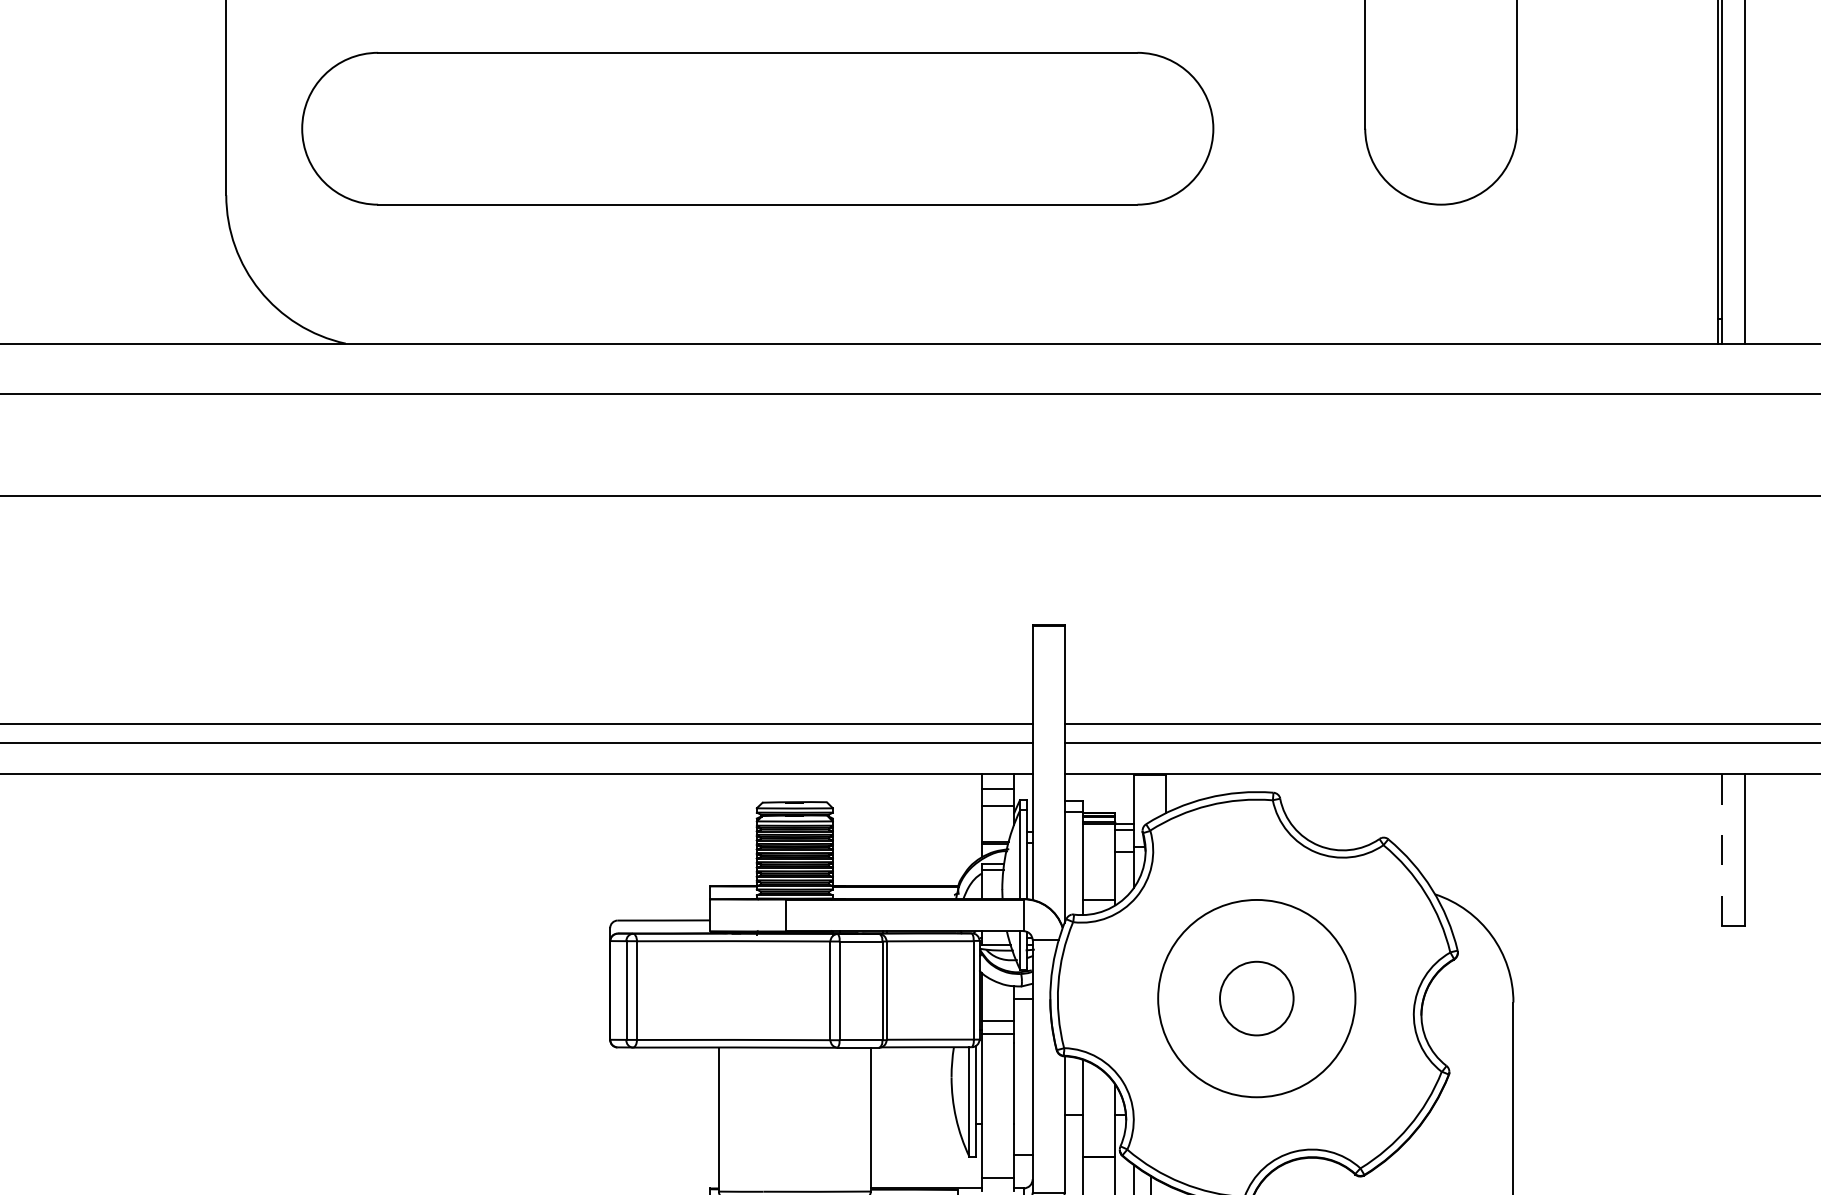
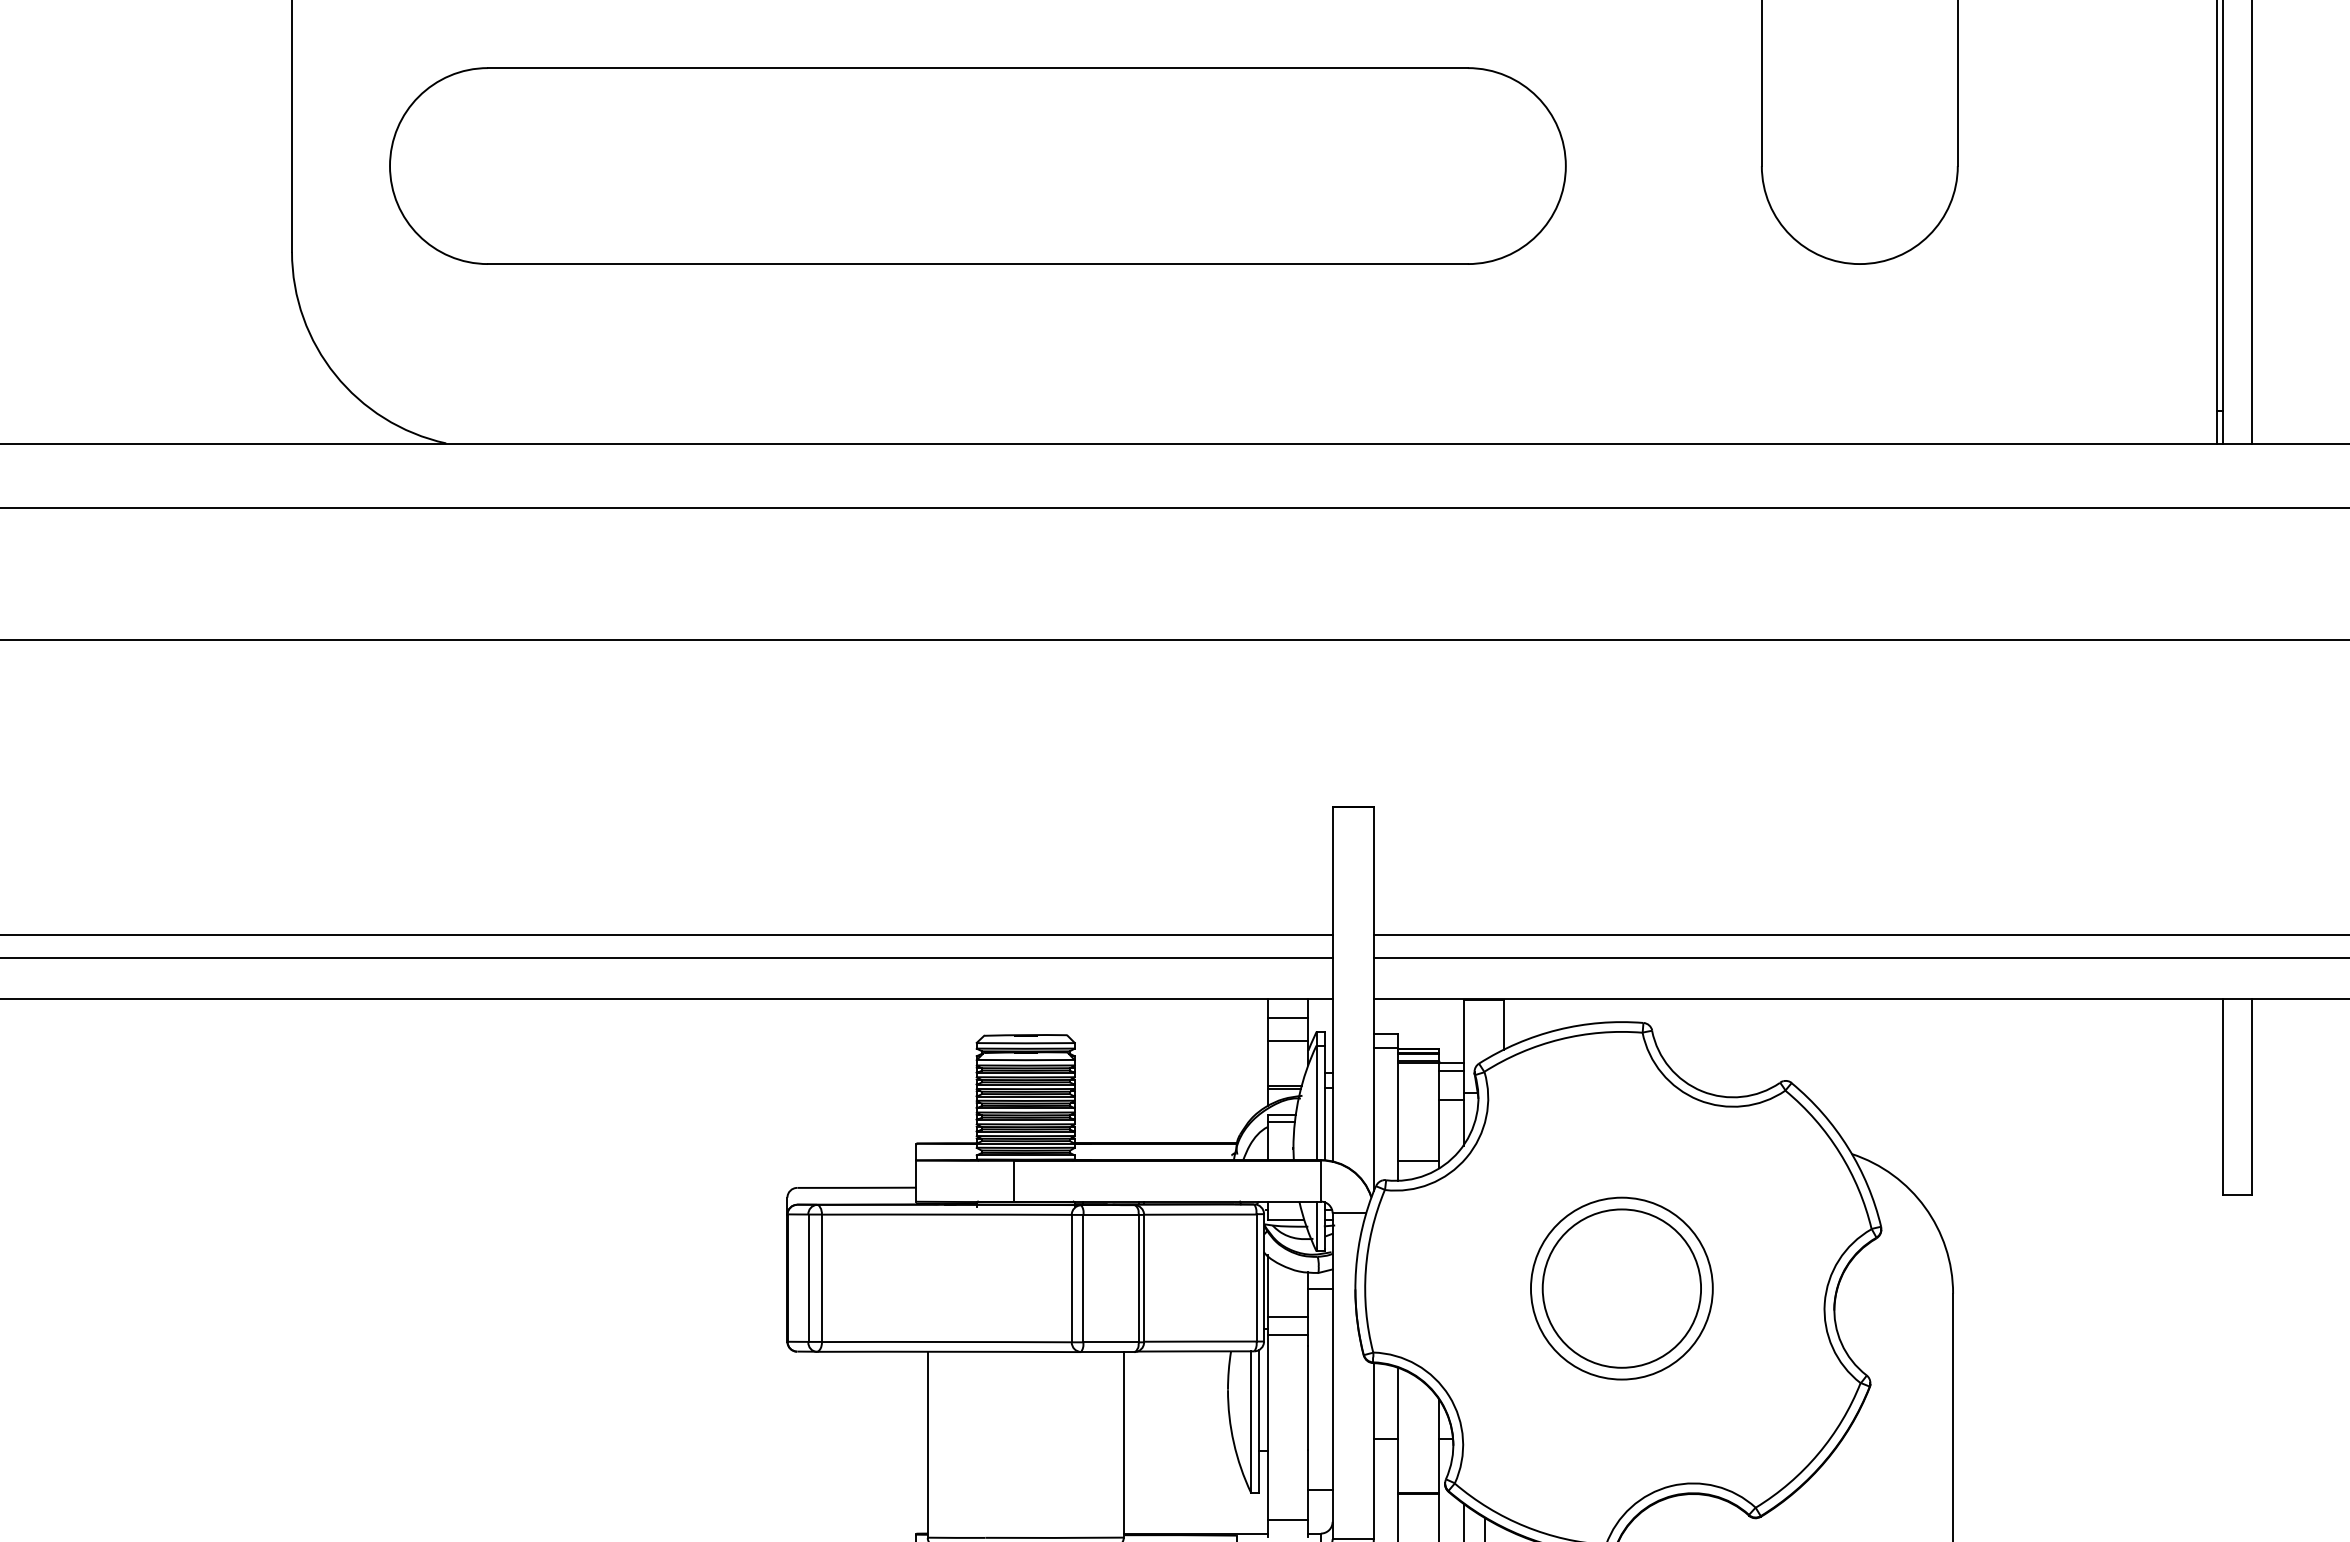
line: (1722, 849) -> (2222, 1096), dashed -> solid
circle: (1256, 998) -> (1621, 1288), size x0.71
circle: (1256, 998) -> (1621, 1288), size x1.67

